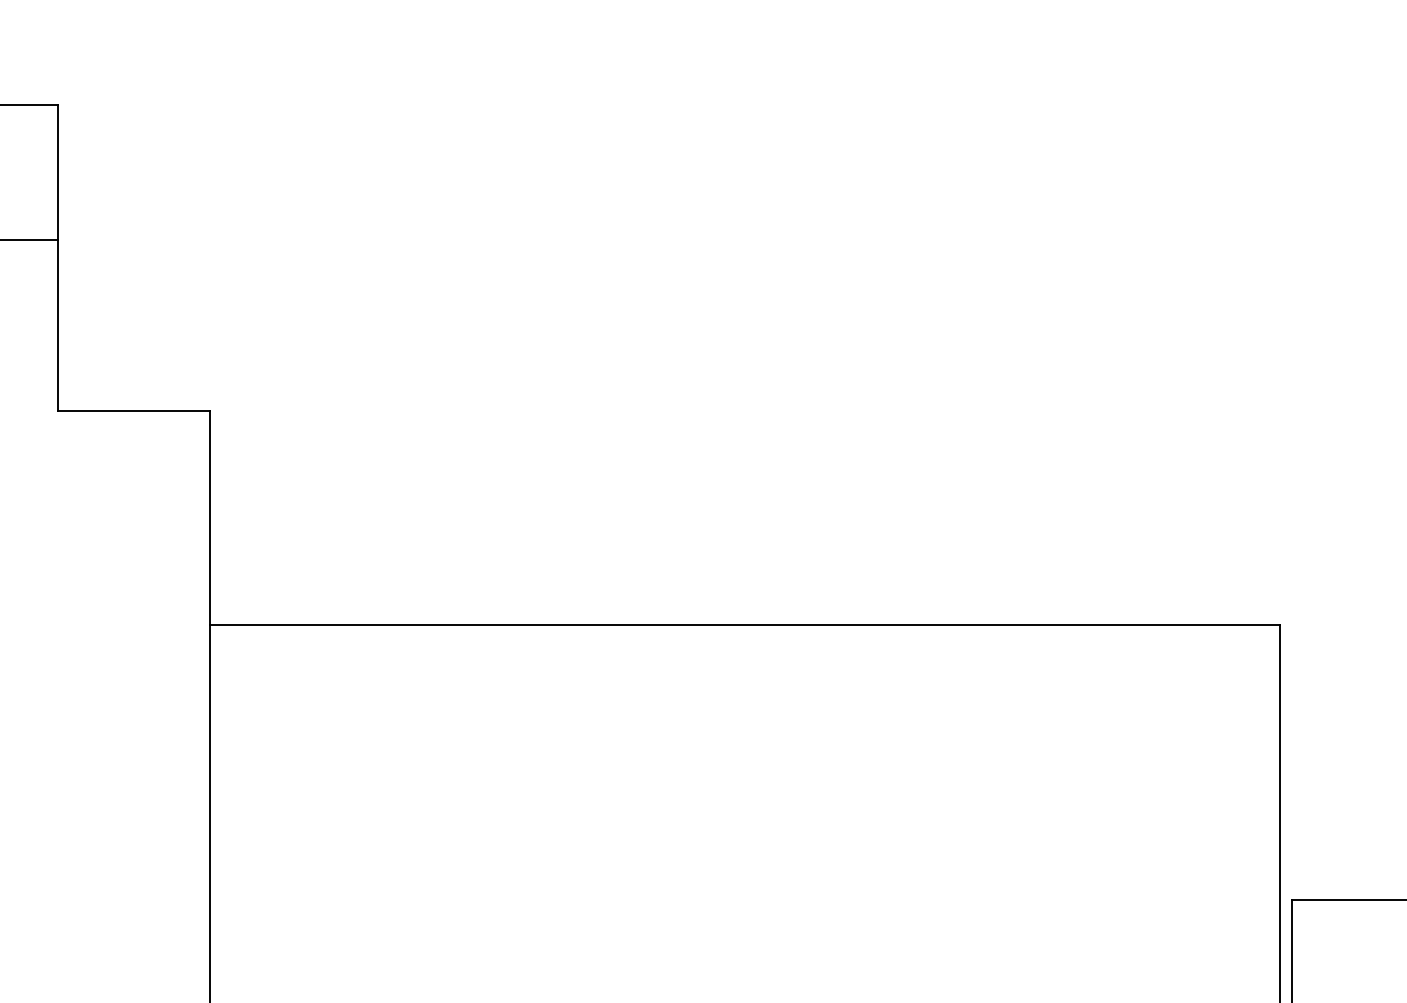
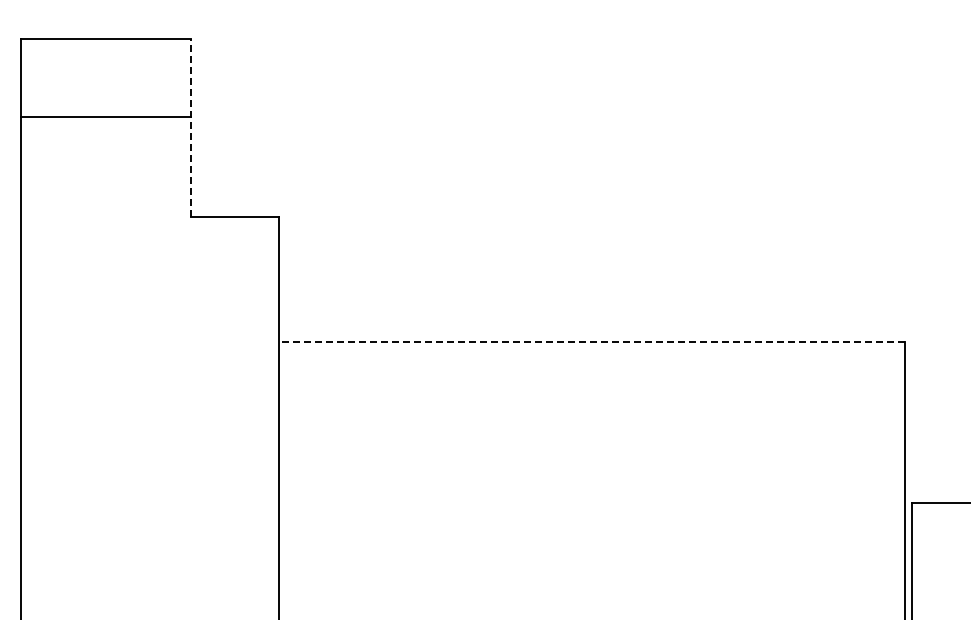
line: (58, 257) -> (190, 127), solid -> dashed
line: (744, 625) -> (591, 342), solid -> dashed

